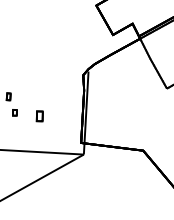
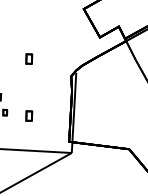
part: (39, 57) -> (28, 59), added

